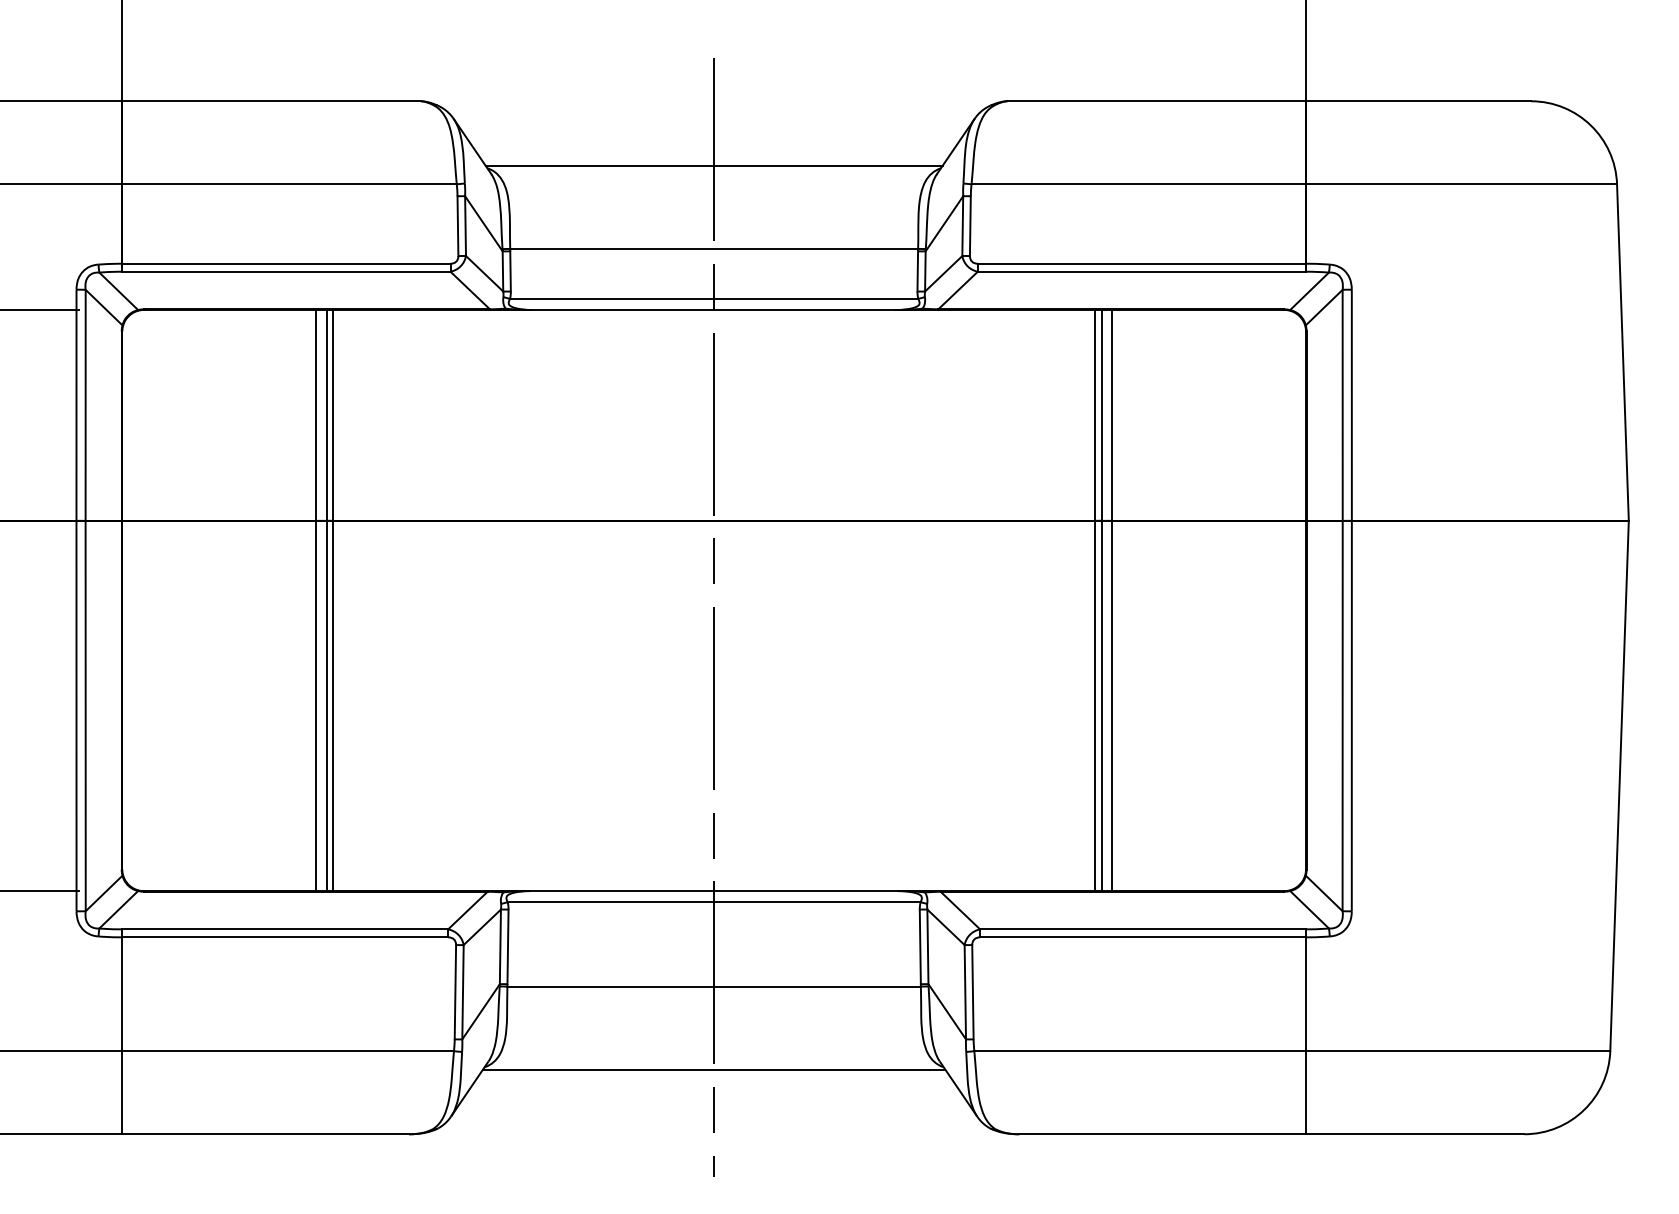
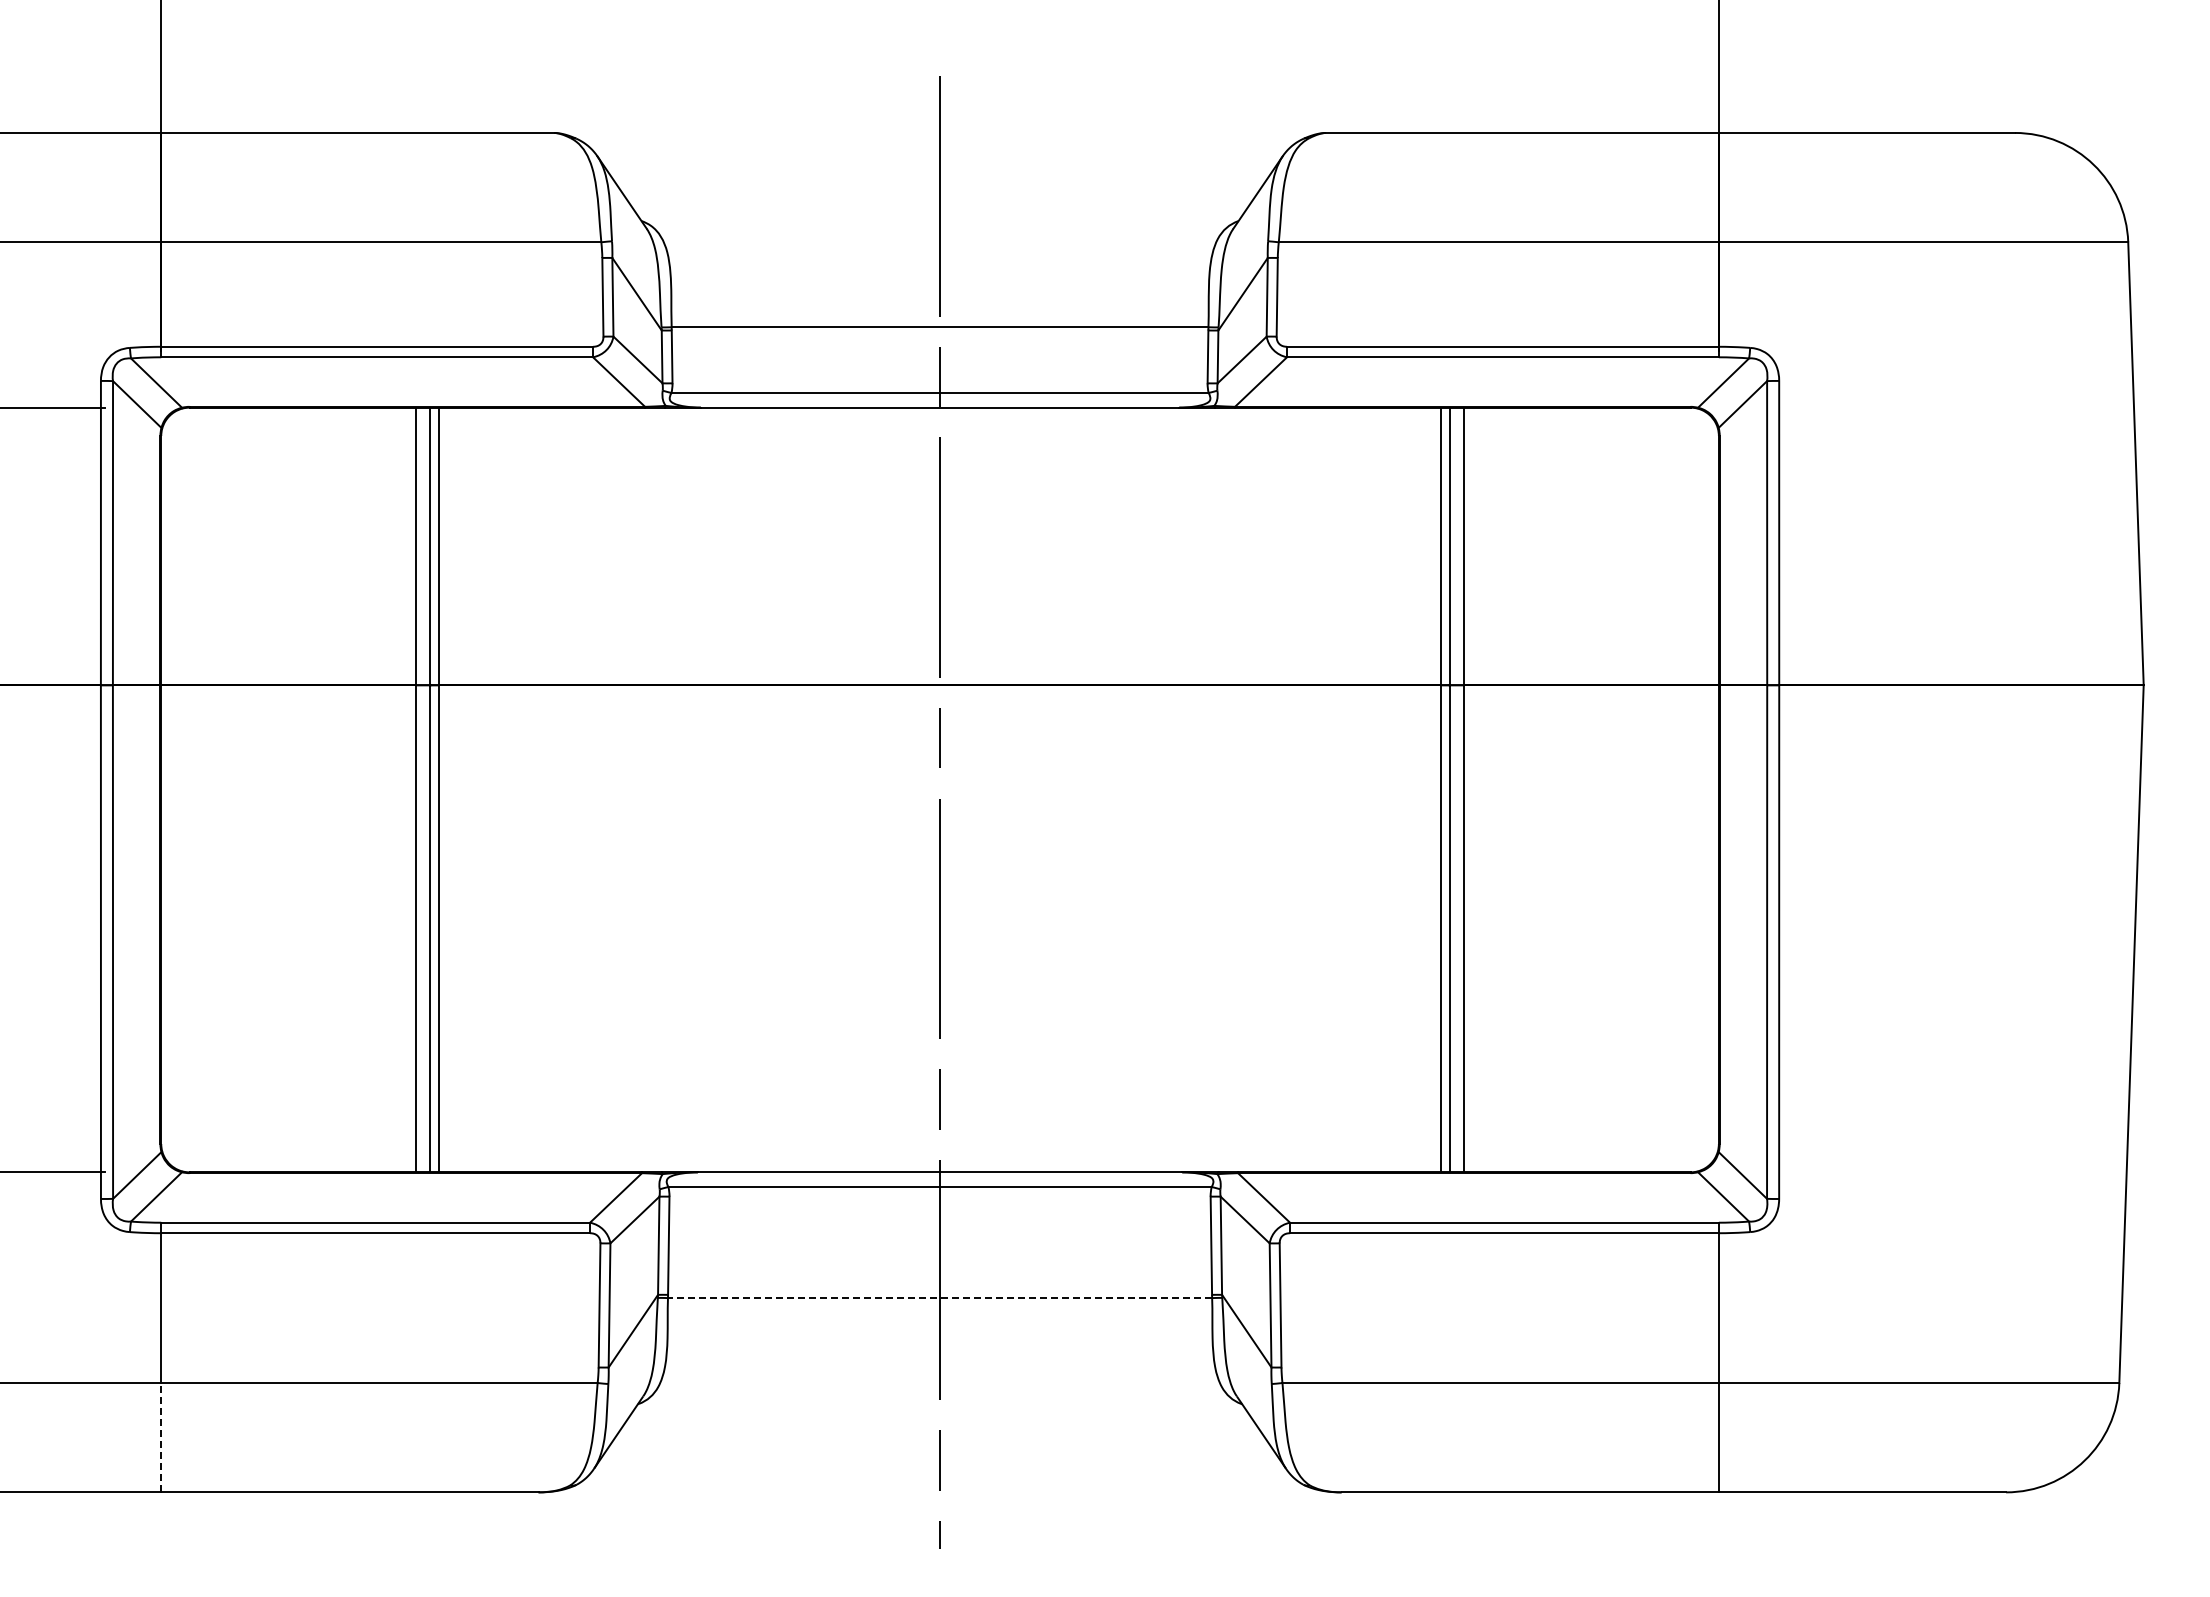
line: (713, 165) -> (939, 217), removed
line: (713, 986) -> (939, 1298), solid -> dashed
line: (713, 1069) -> (939, 1407), removed
line: (122, 1092) -> (161, 1437), solid -> dashed

